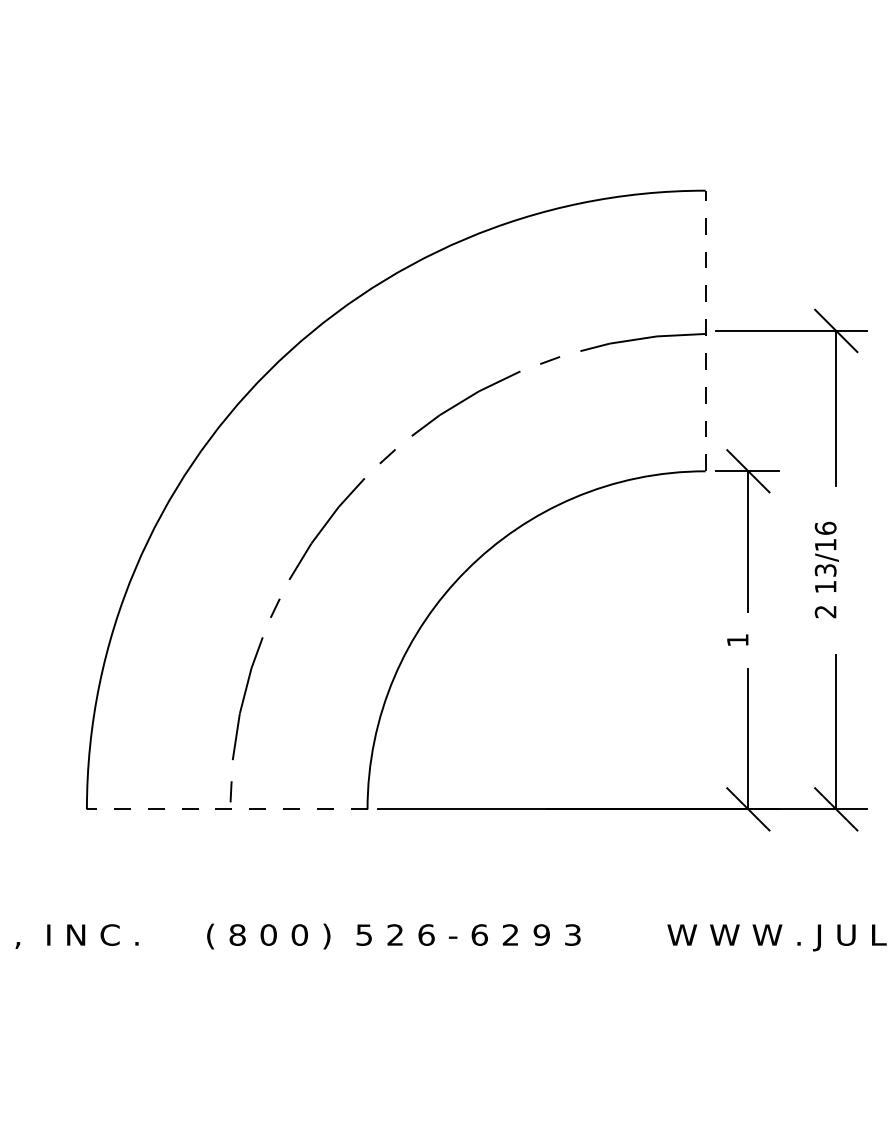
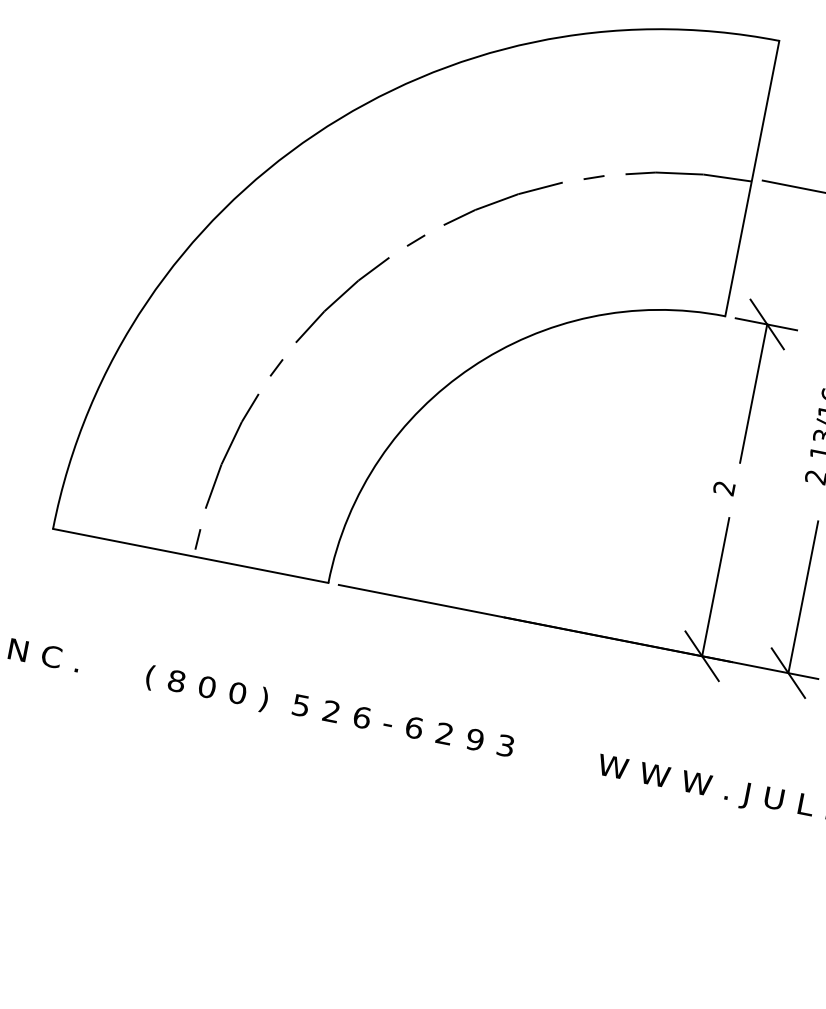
line: (705, 330) -> (752, 178), dashed -> solid
text: (737, 640) -> (723, 488), 1 -> 2
line: (226, 809) -> (190, 555), dashed -> solid

